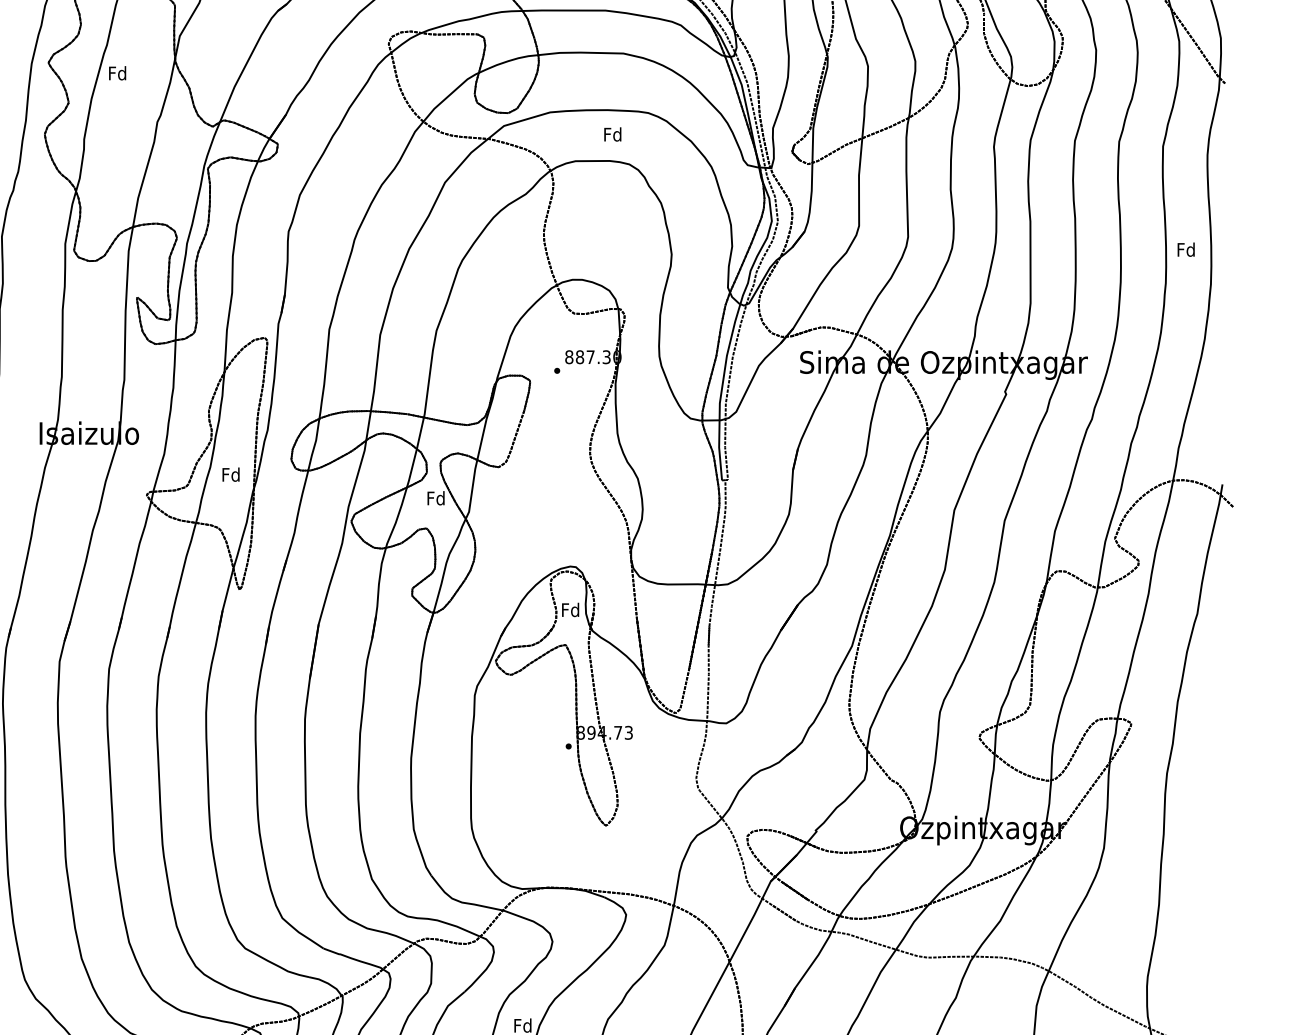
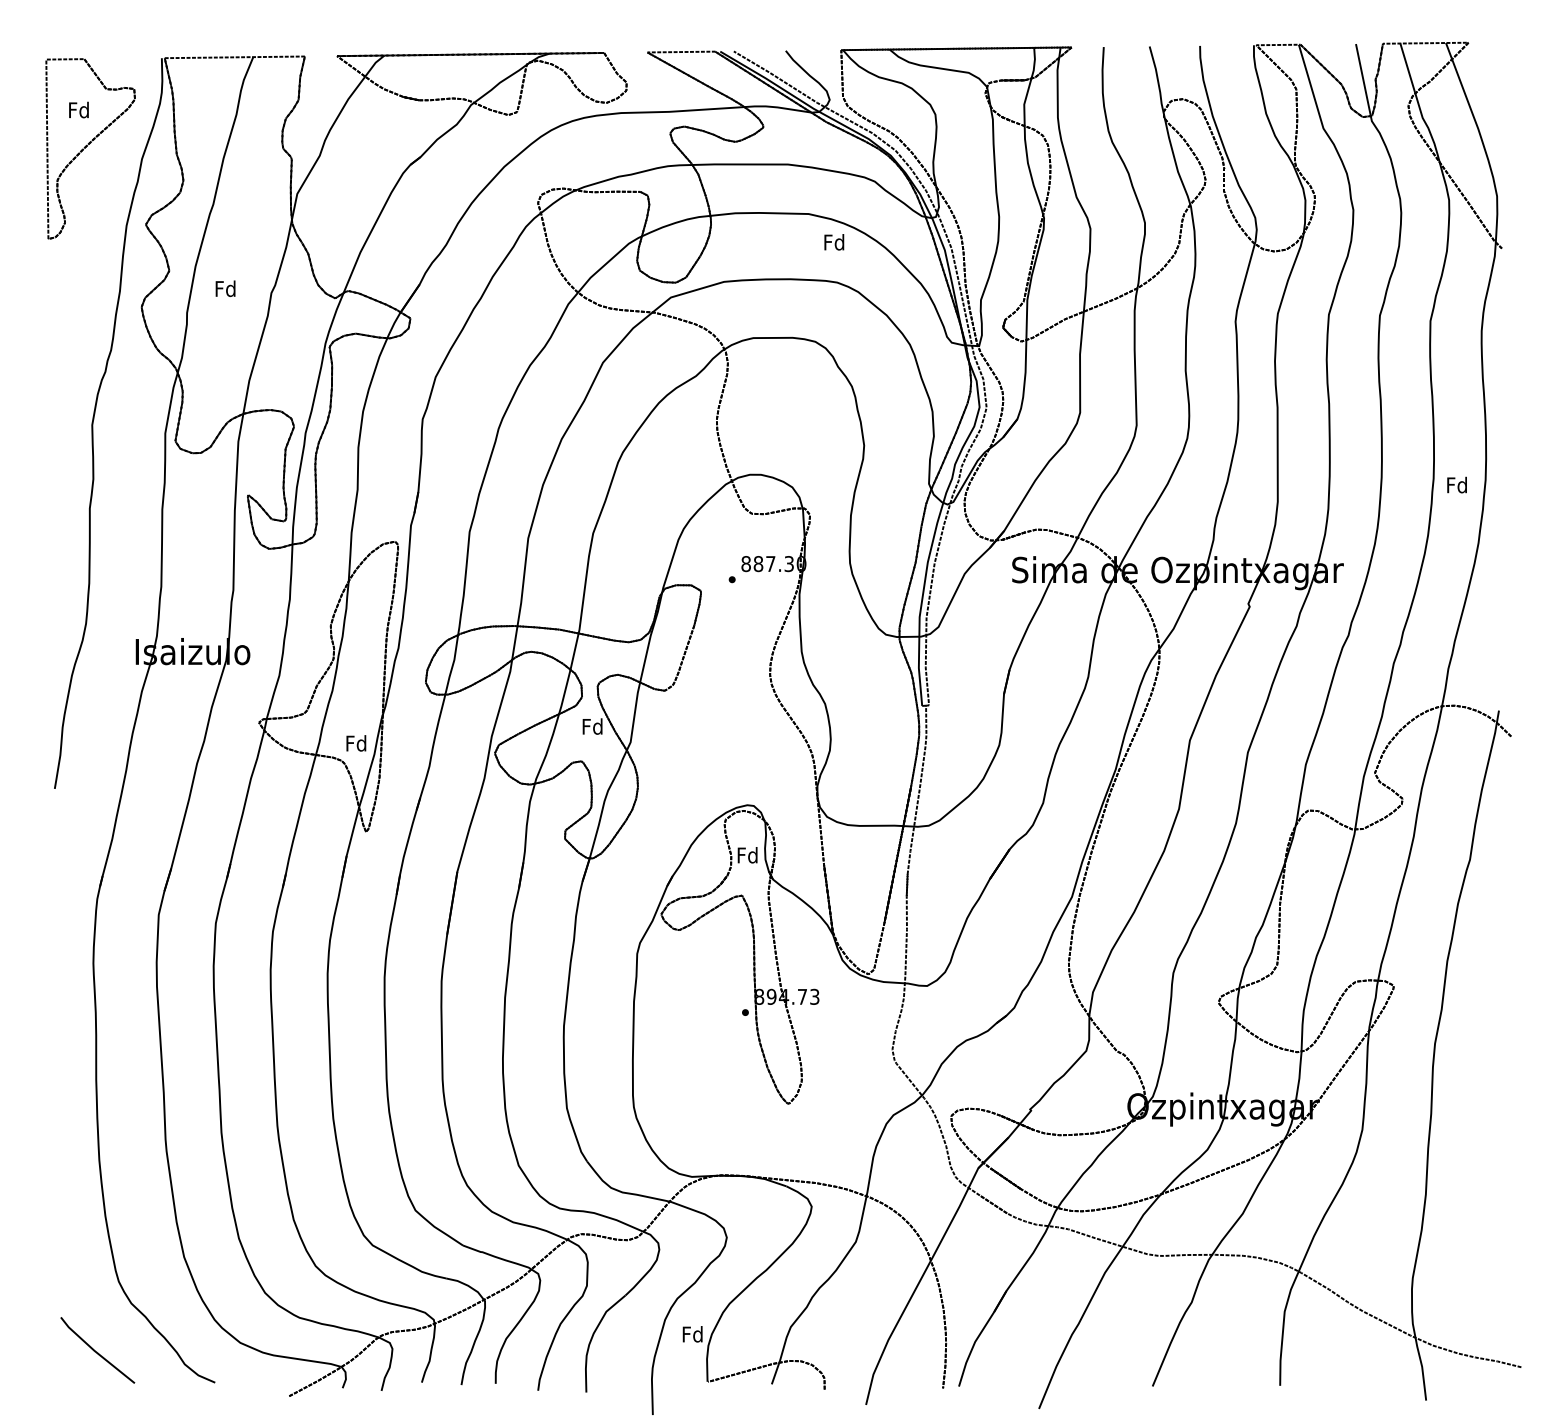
text: (117, 73) -> (225, 288), moved
text: (612, 134) -> (834, 242), moved
text: (1185, 249) -> (1456, 484), moved
text: (231, 474) -> (356, 743), moved

